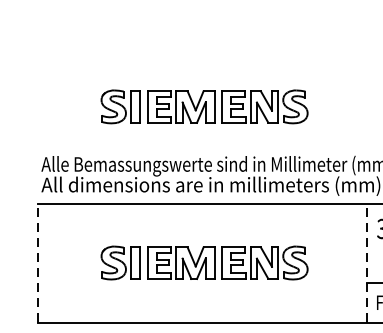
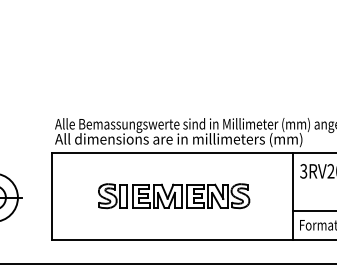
part: (205, 107) -> (174, 82), removed
line: (38, 262) -> (52, 195), dashed -> solid
line: (366, 262) -> (292, 195), dashed -> solid

